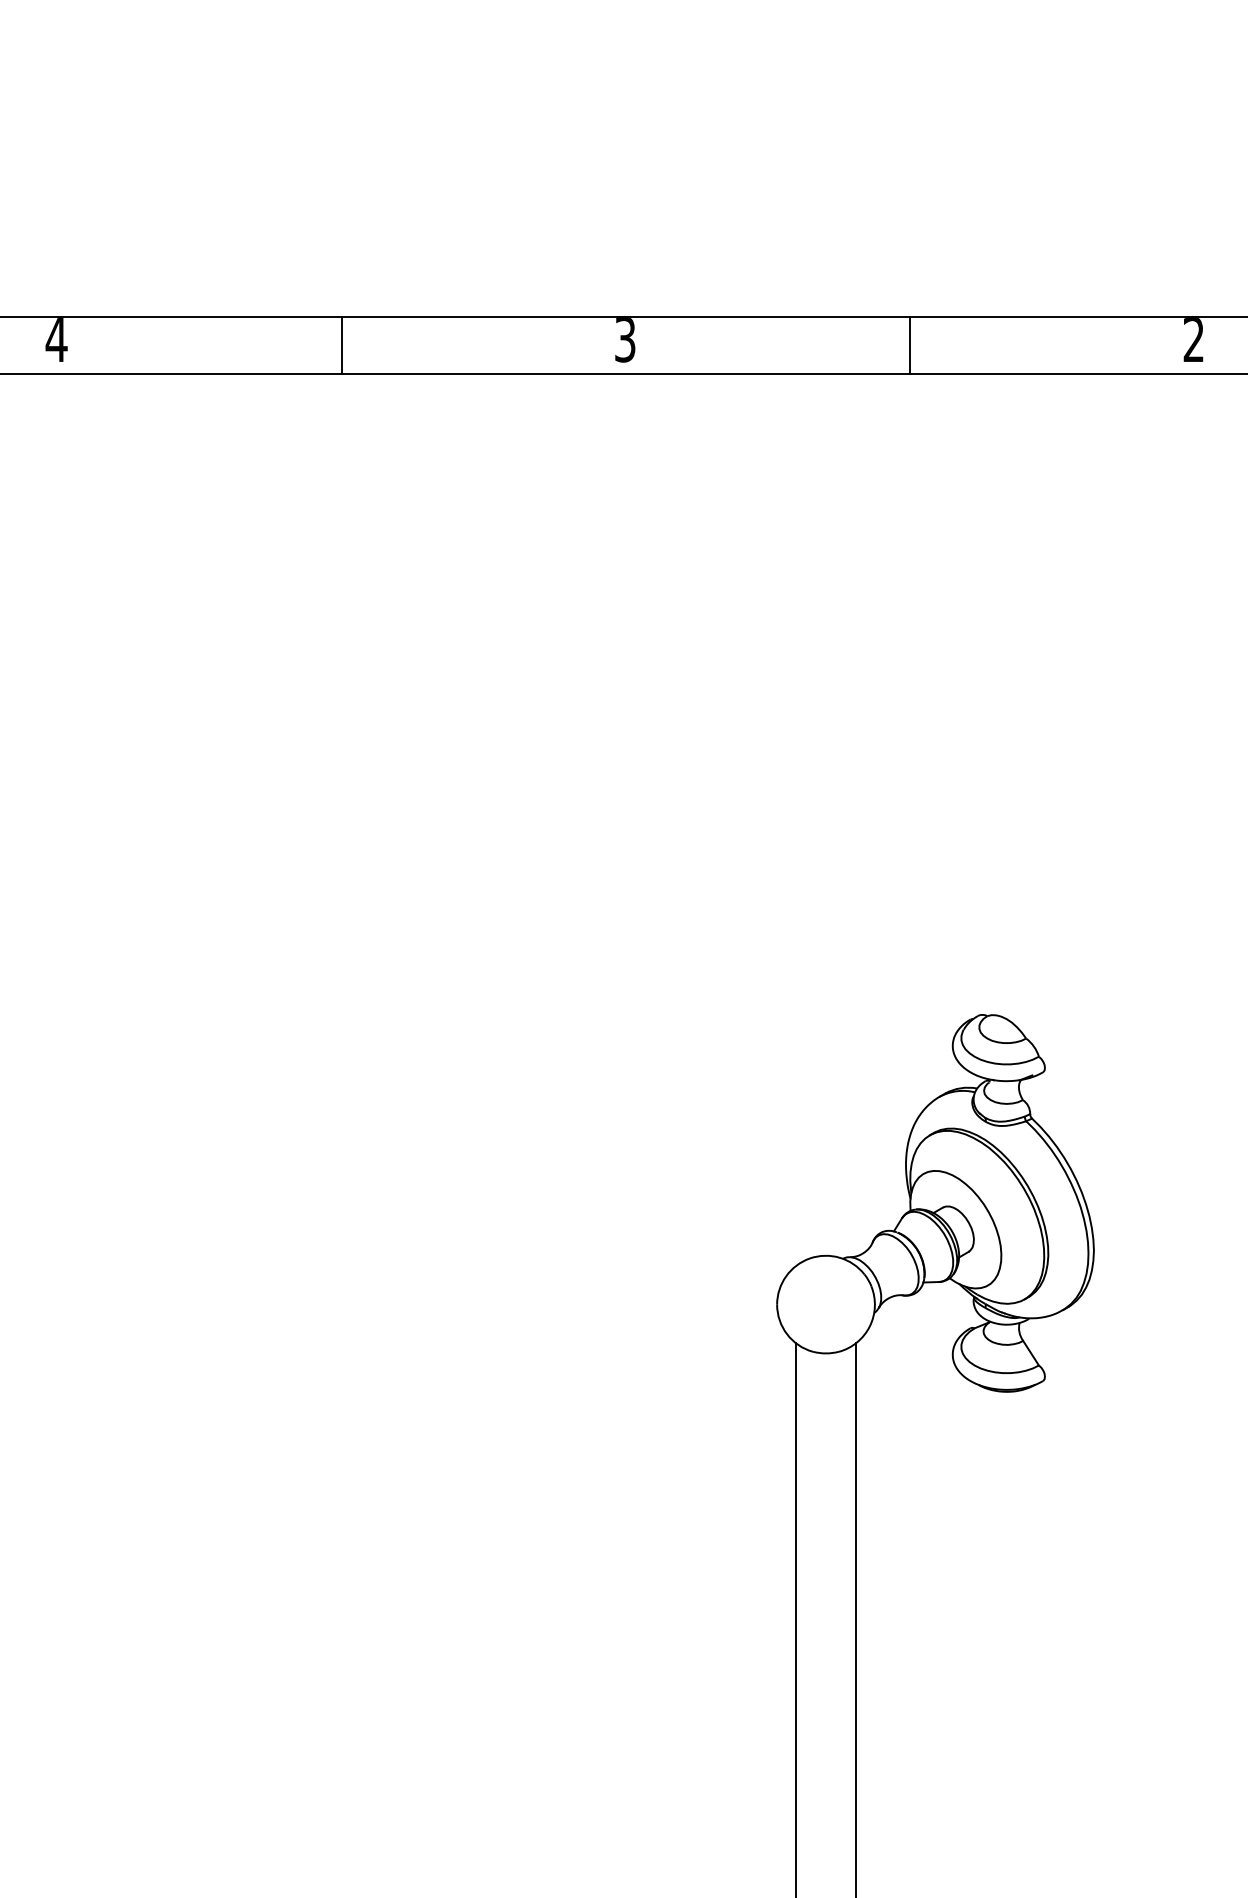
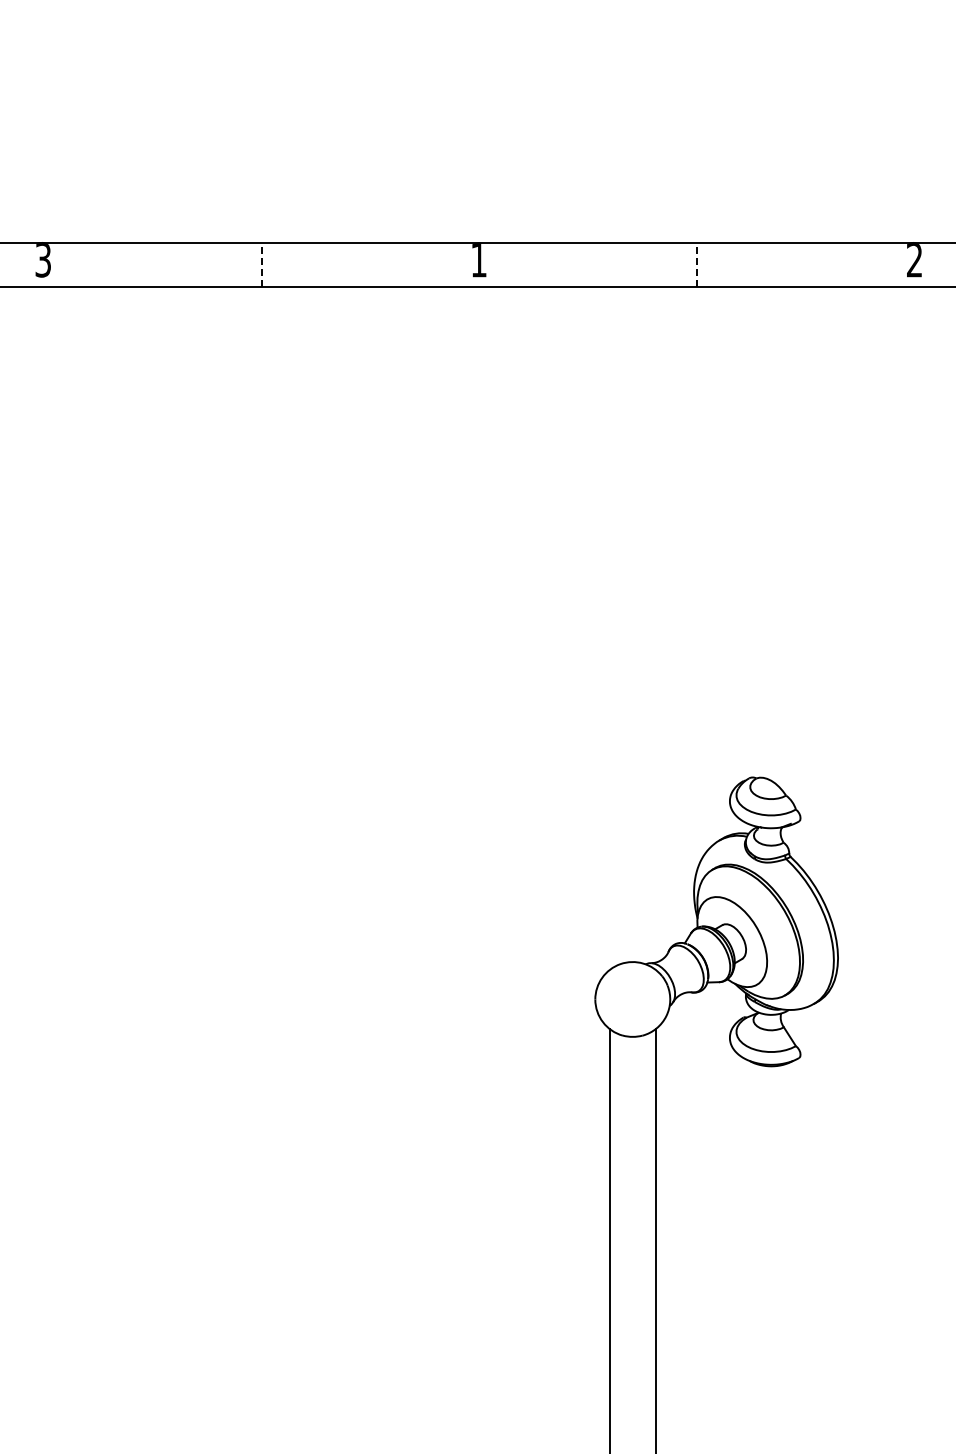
text: (55, 340) -> (42, 260), 4 -> 3
text: (624, 340) -> (478, 260), 3 -> 1
line: (341, 345) -> (261, 264), solid -> dashed
line: (910, 345) -> (697, 264), solid -> dashed

